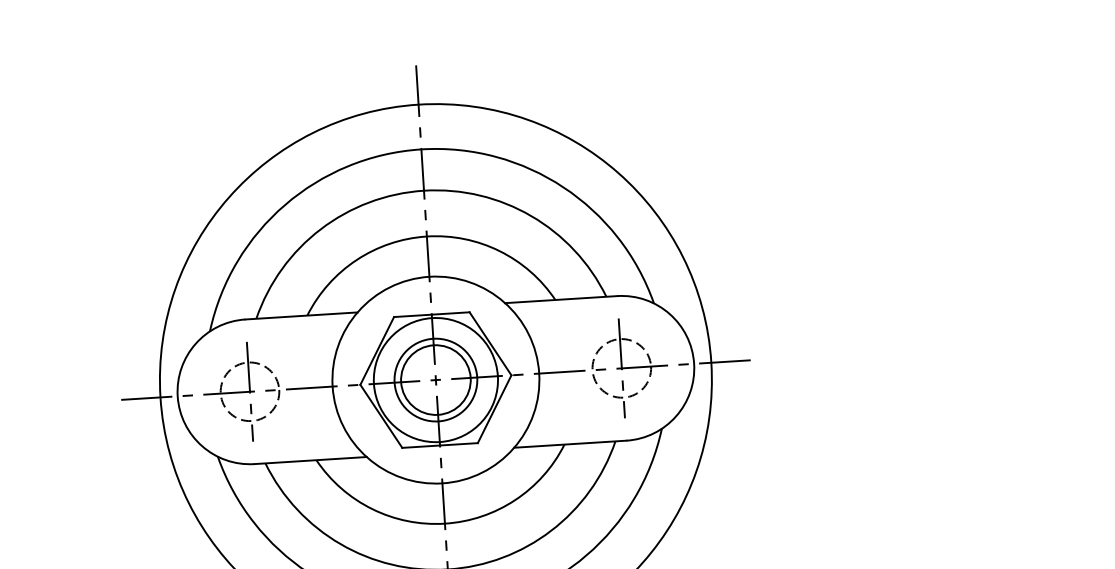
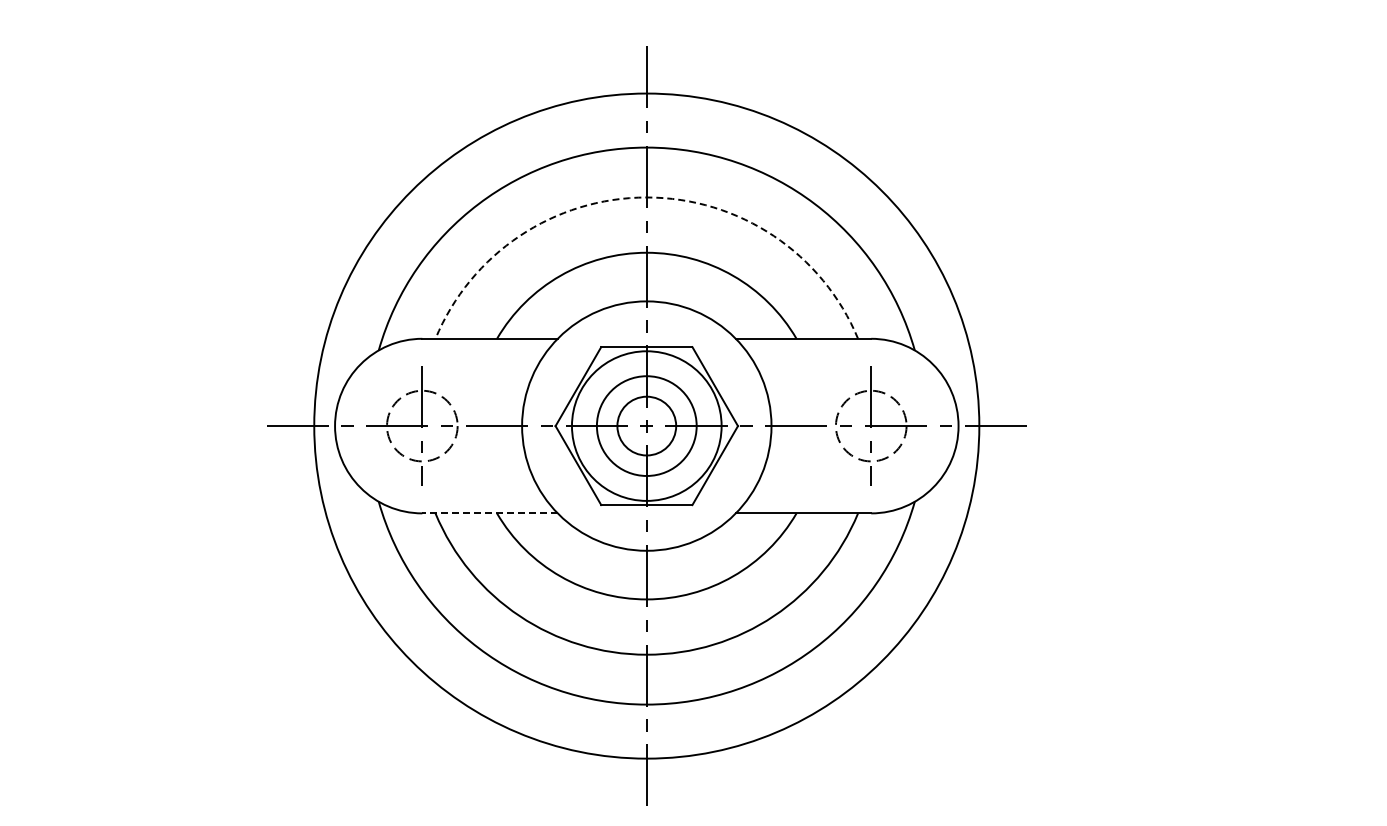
arc: (423, 190) -> (646, 197), solid -> dashed
circle: (435, 380) -> (646, 426), size x0.7
line: (311, 460) -> (490, 513), solid -> dashed

